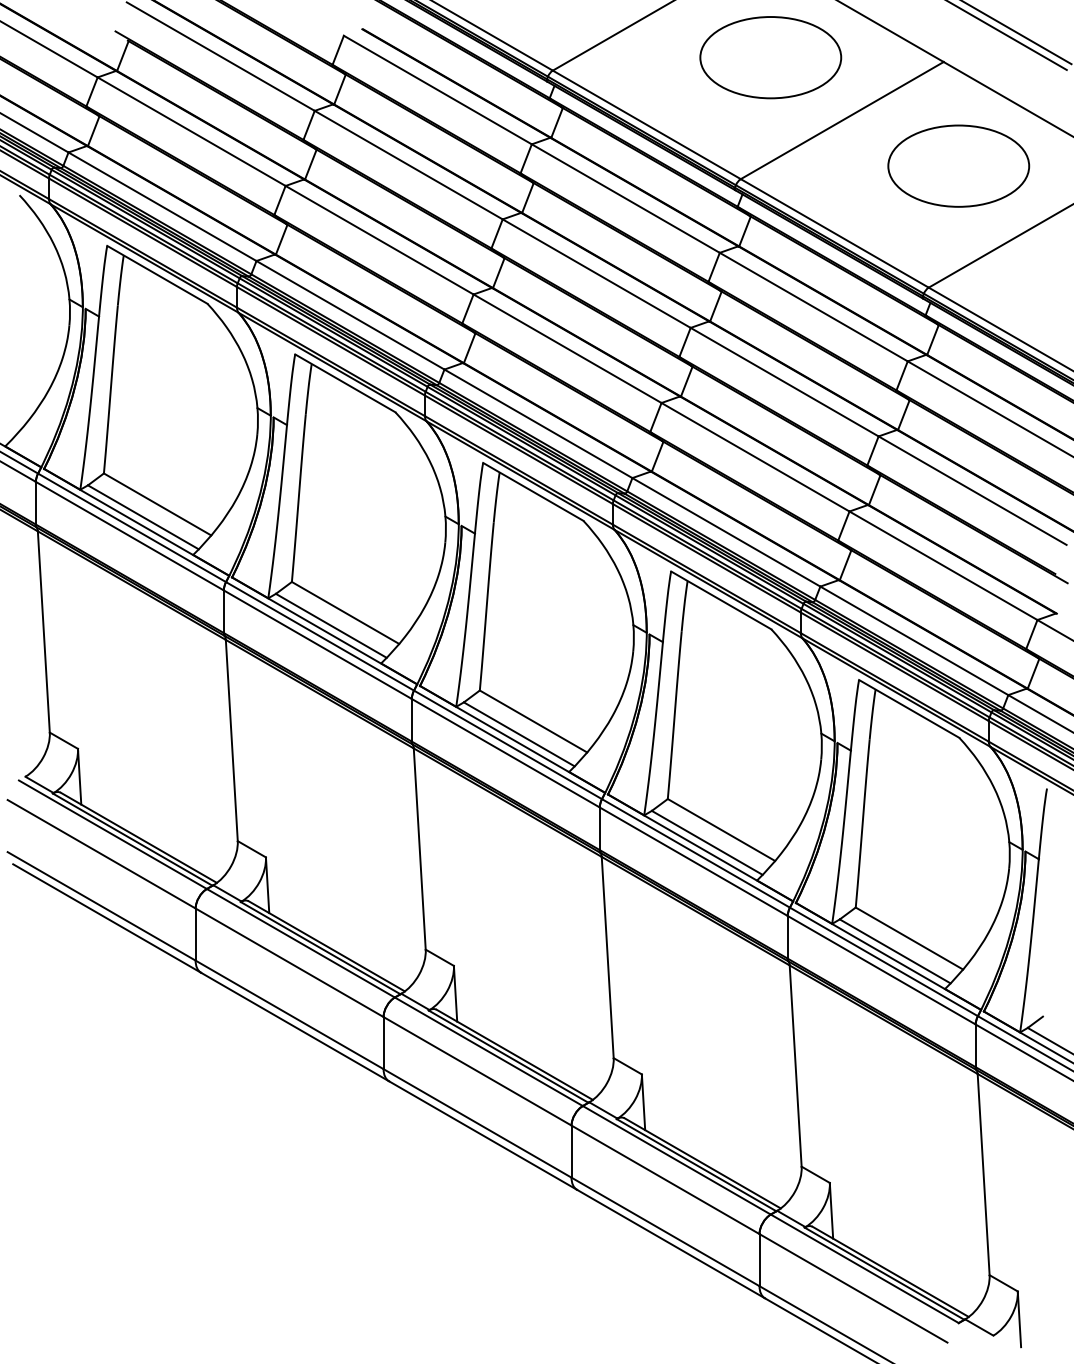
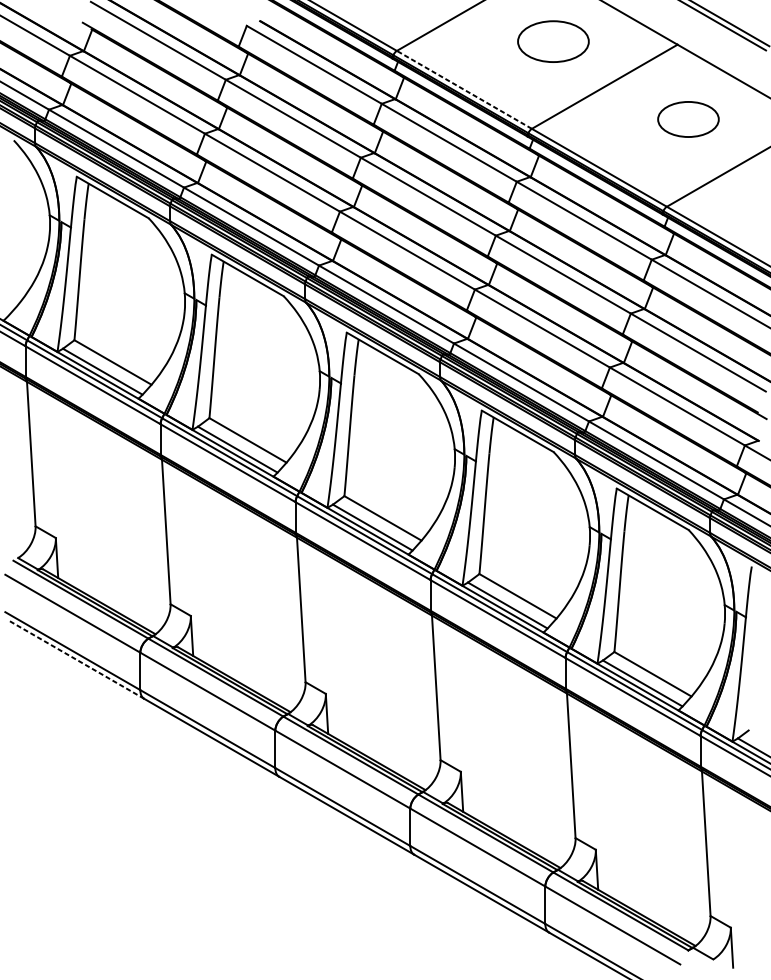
part: (770, 57) -> (553, 41), size x0.7
line: (646, 124) -> (464, 89), solid -> dashed
part: (958, 165) -> (688, 119), size x0.6
line: (107, 918) -> (77, 659), solid -> dashed

